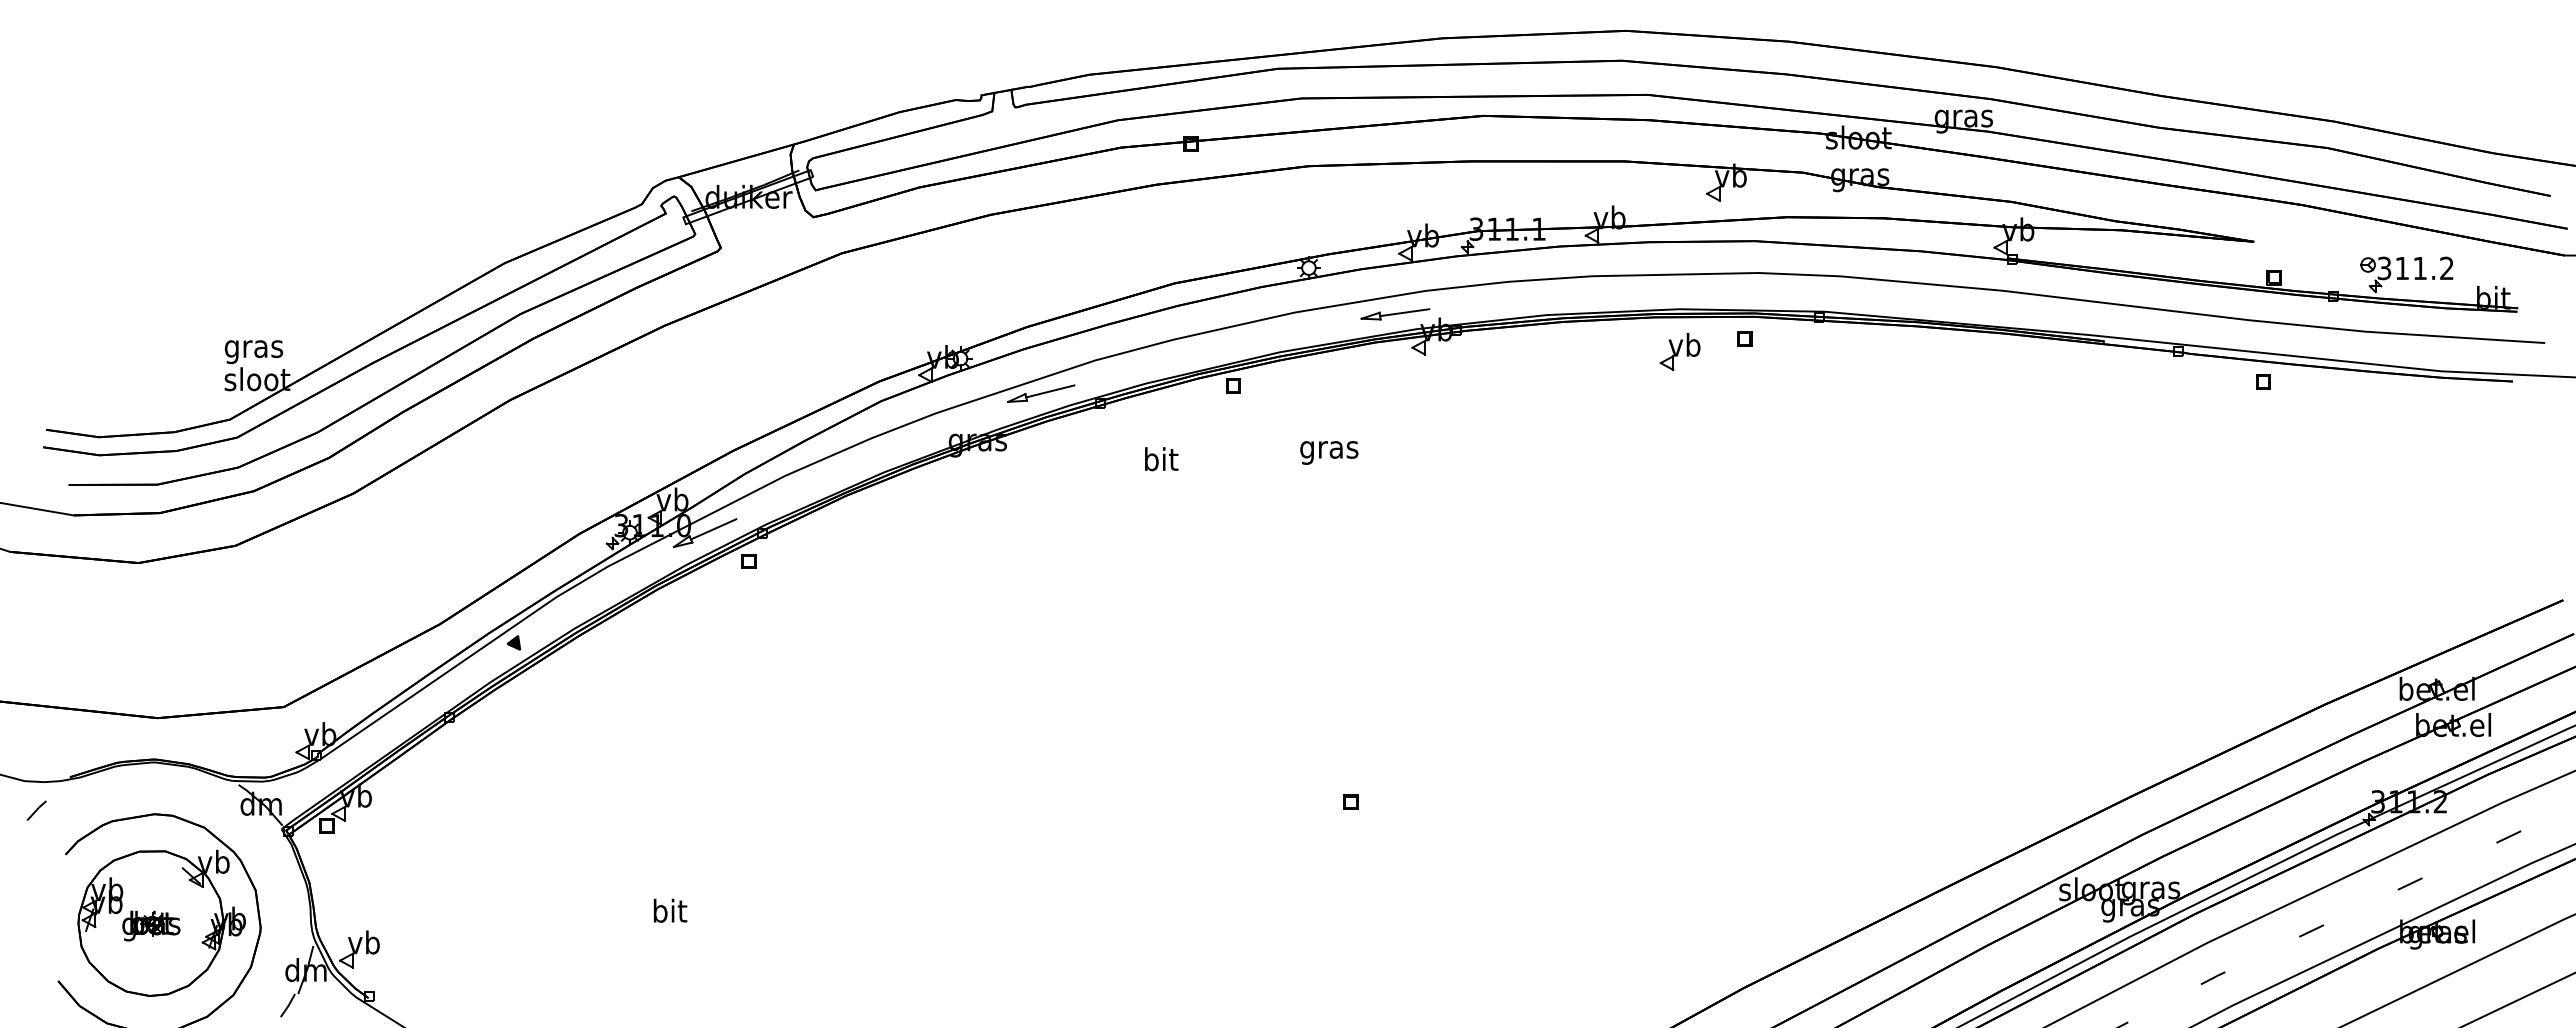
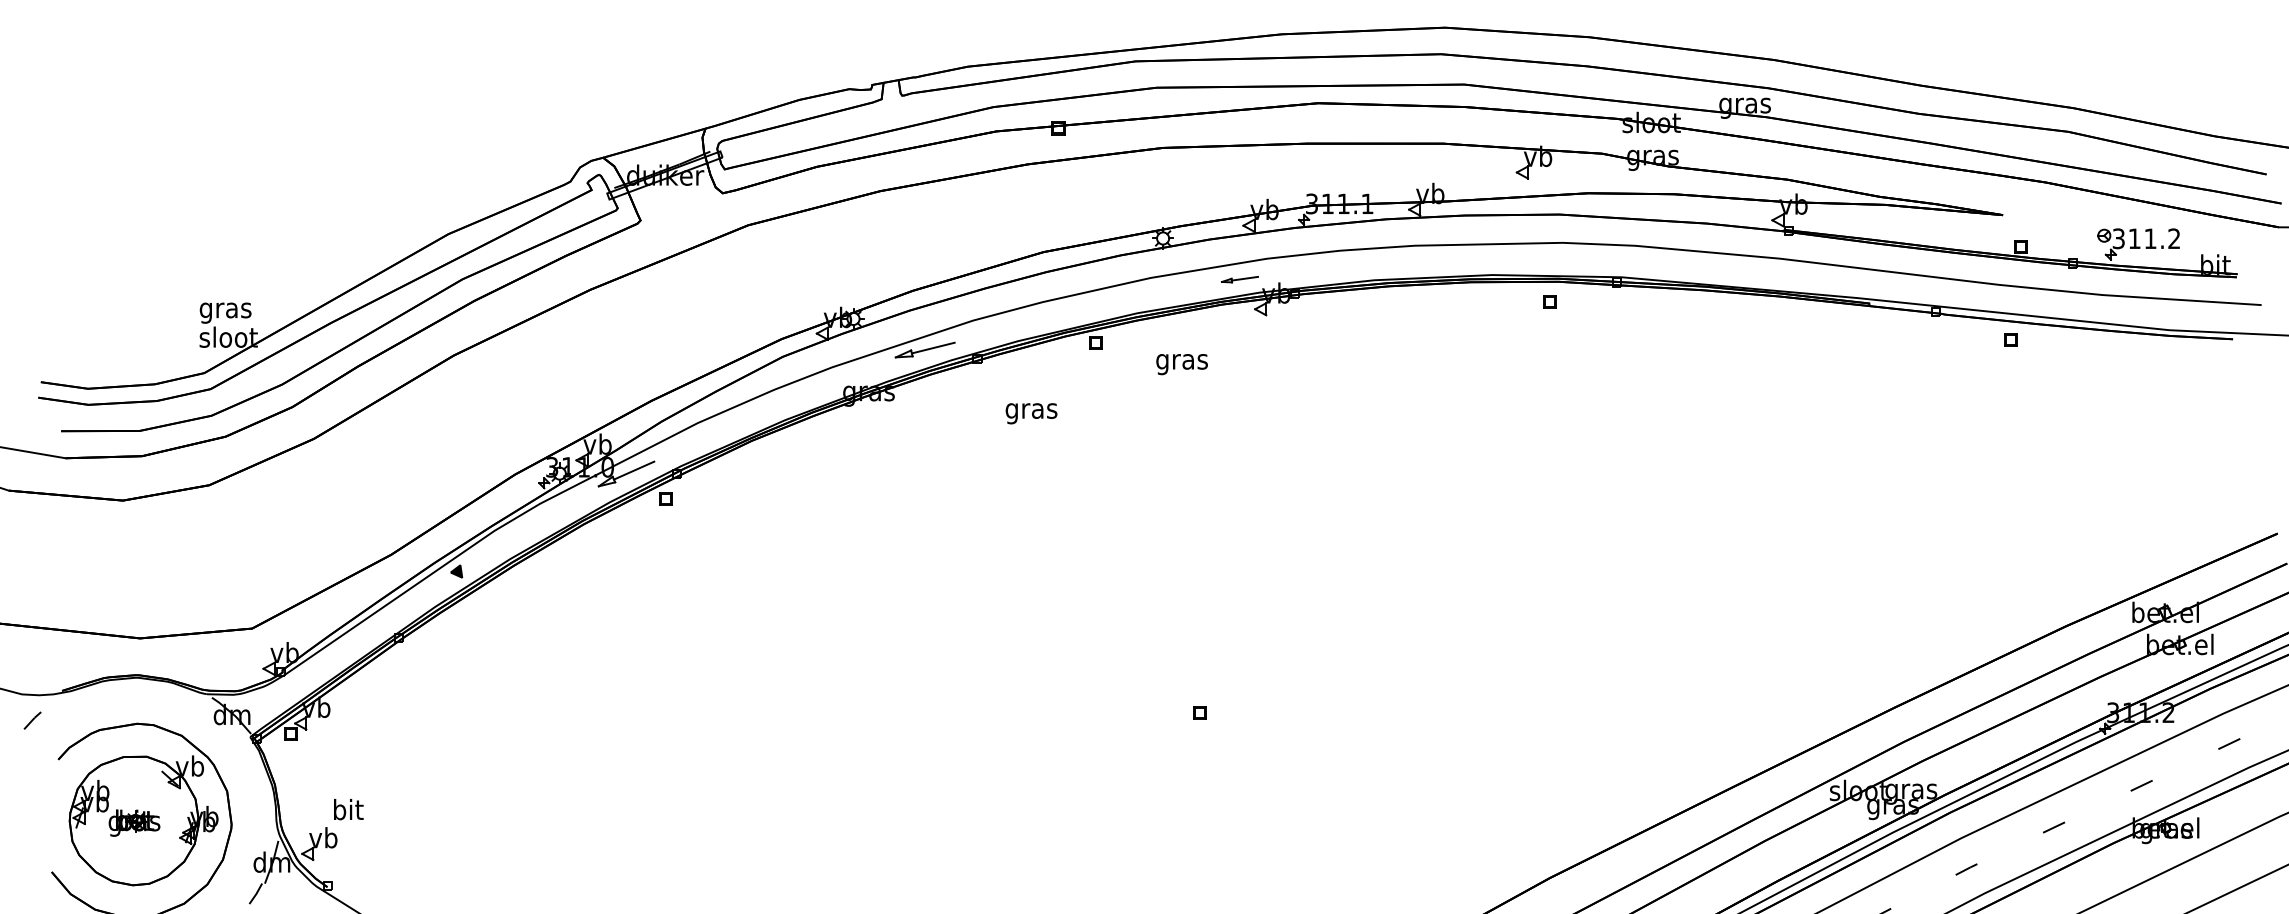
part: (1395, 314) -> (1240, 279), size x0.6
part: (1679, 351) -> (1492, 312), removed
text: (1329, 452) -> (1182, 364), moved
text: (1160, 462) -> (1031, 411), bit -> gras
text: (670, 910) -> (348, 809), moved

